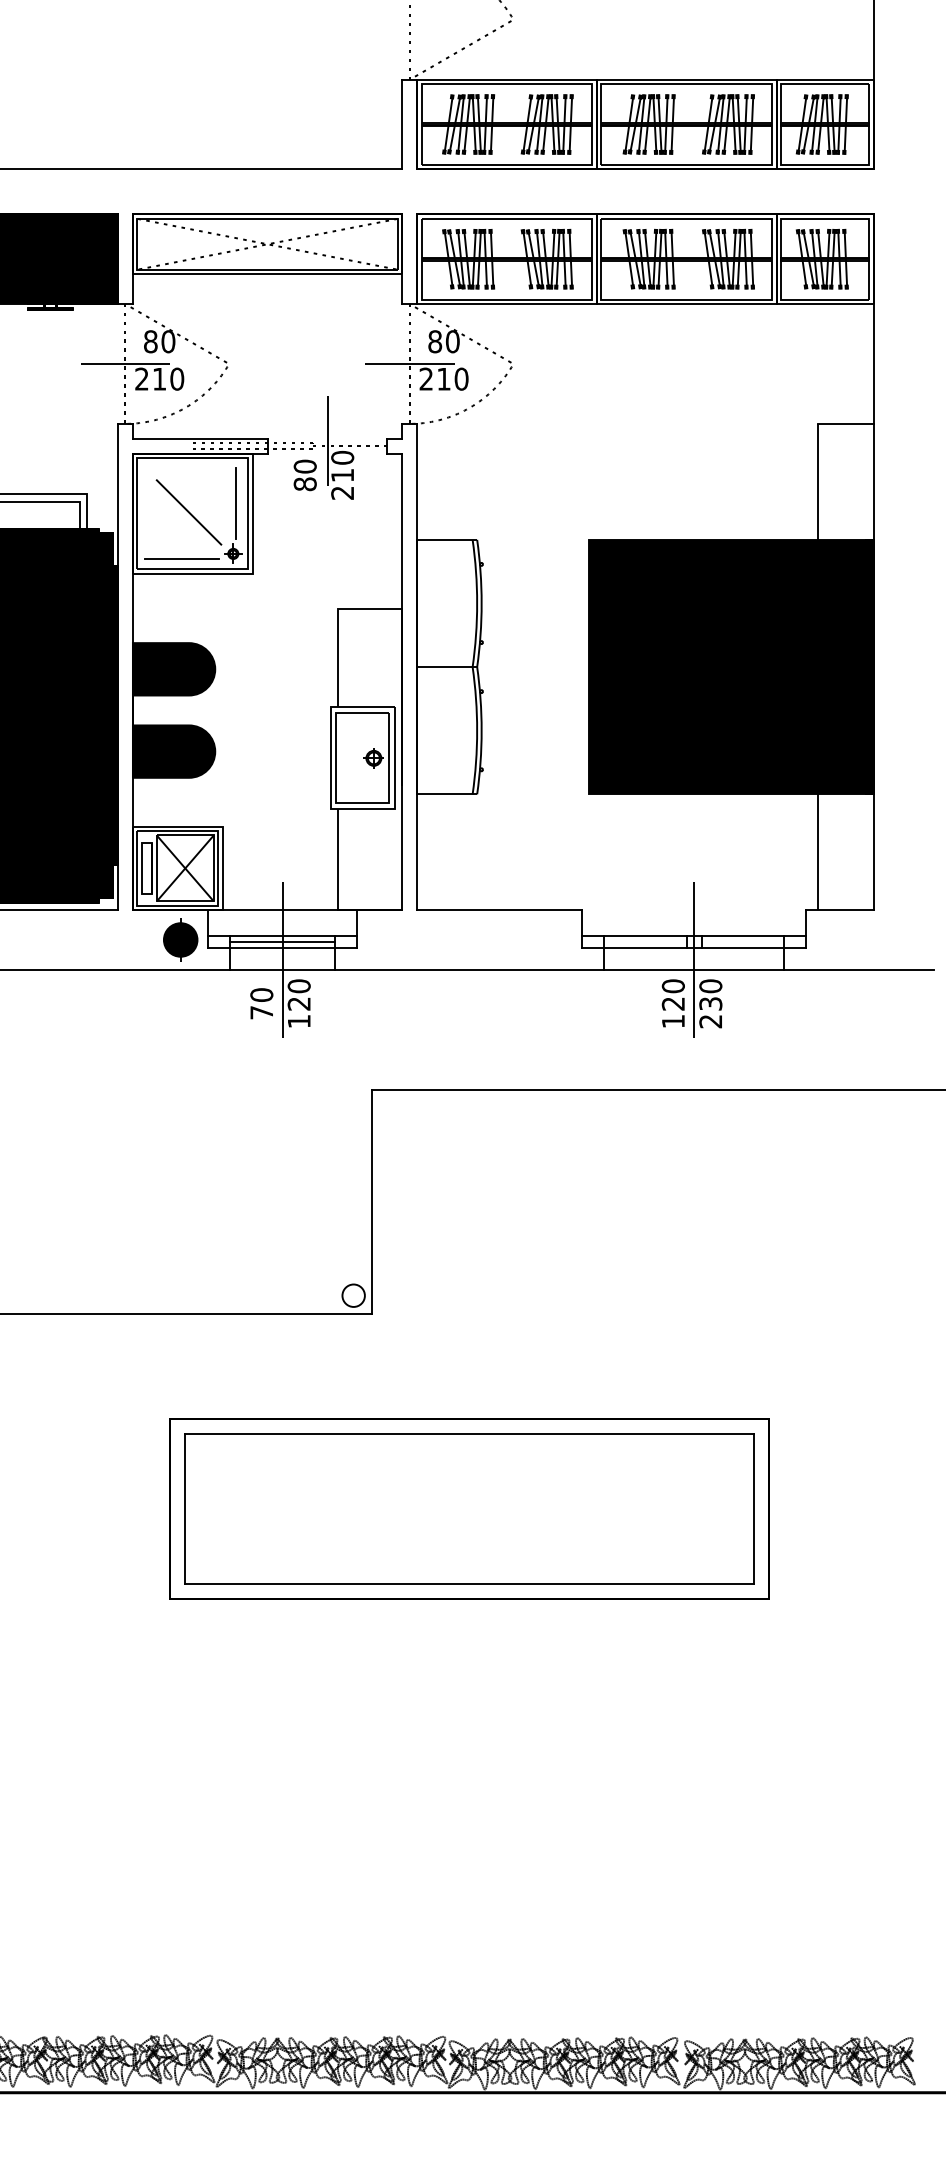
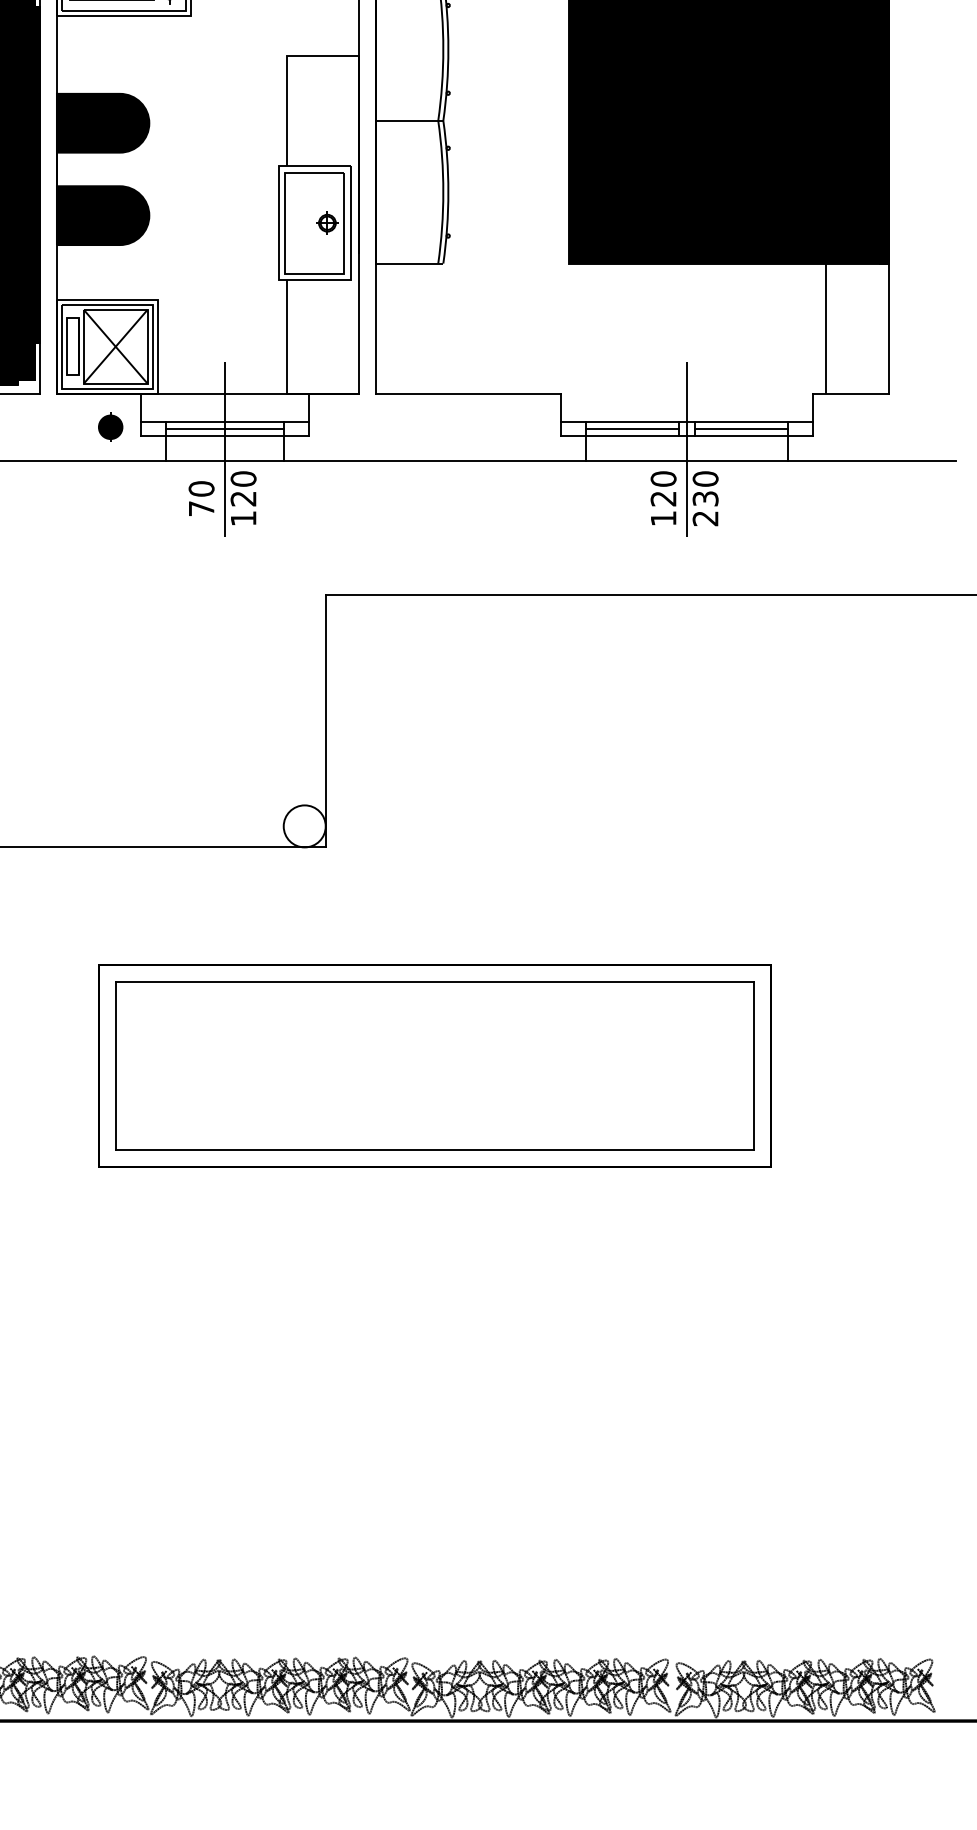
part: (180, 940) -> (110, 427), size x0.62
line: (645, 941) -> (632, 428), added
line: (742, 941) -> (741, 428), added
circle: (353, 1295) -> (304, 826), size x1.67

